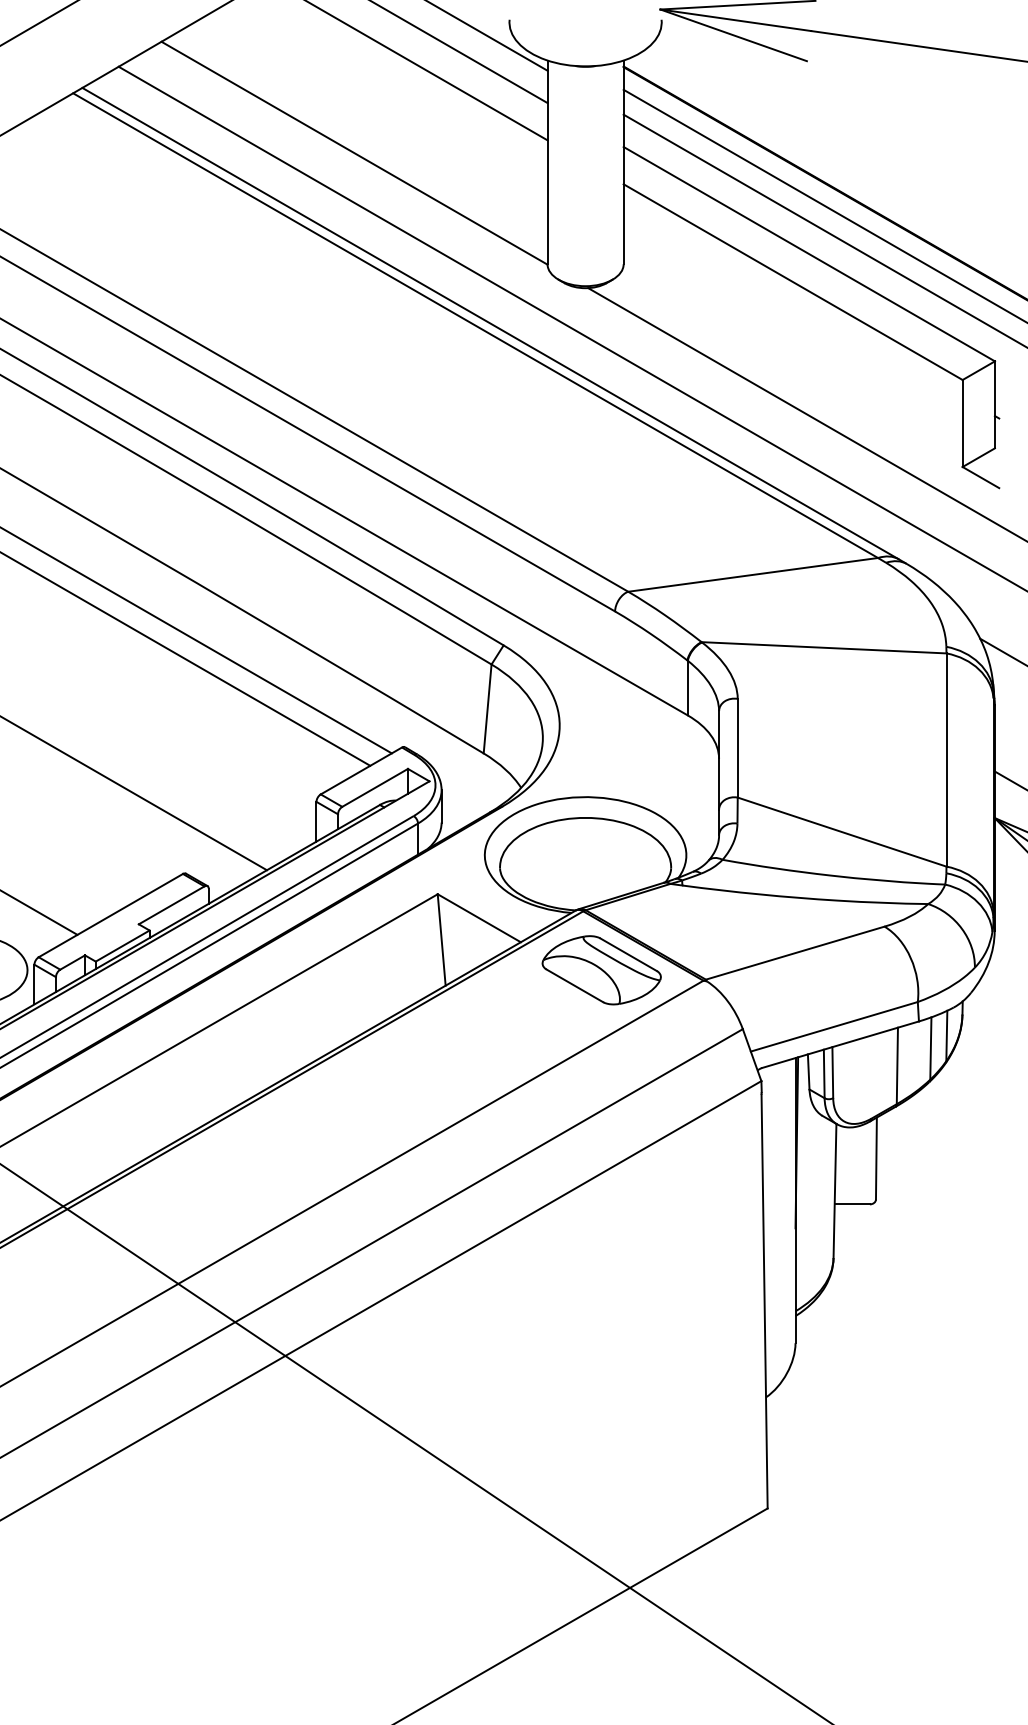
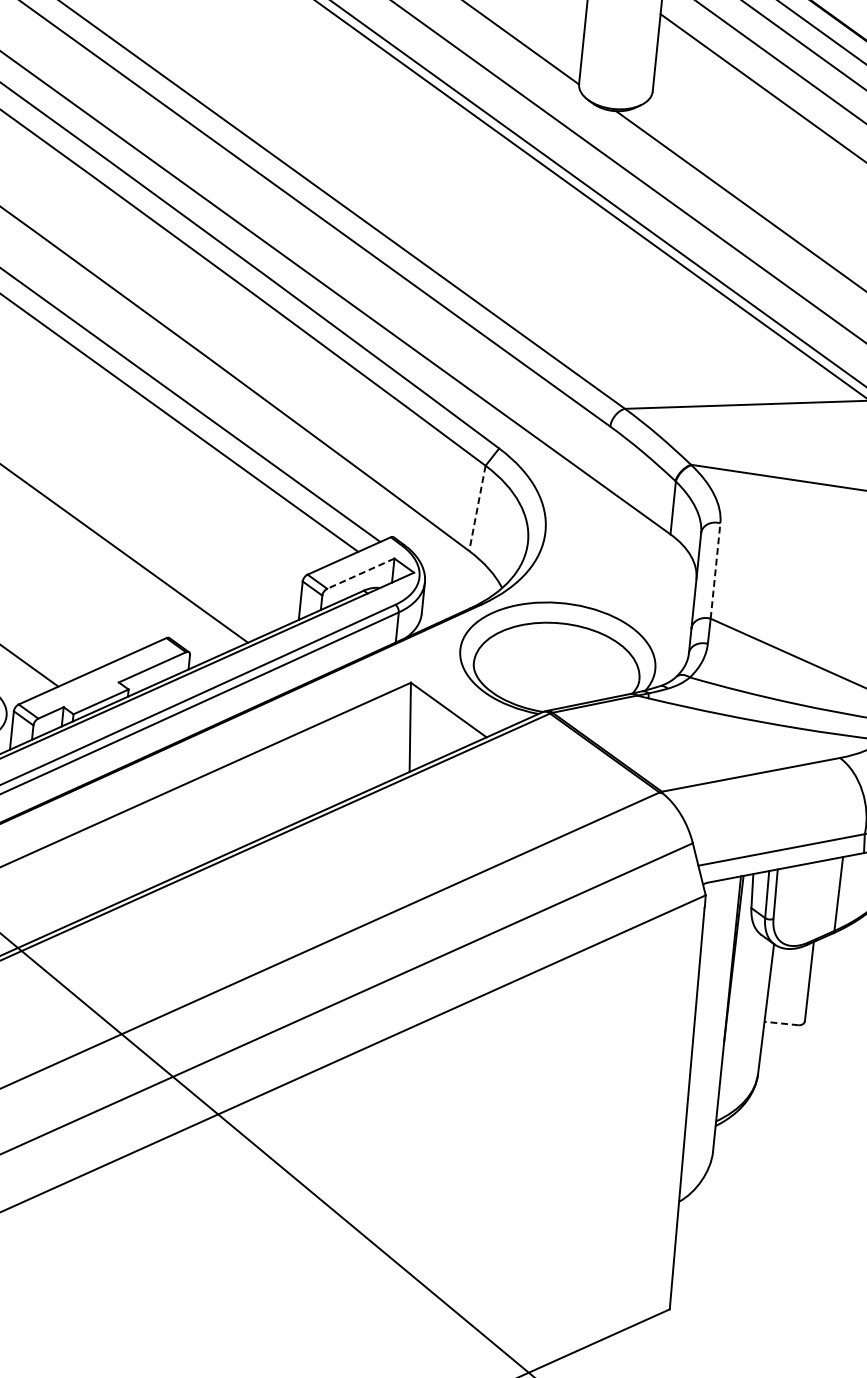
line: (487, 708) -> (477, 507), solid -> dashed
line: (737, 747) -> (715, 570), solid -> dashed
line: (375, 787) -> (361, 573), solid -> dashed
part: (601, 970) -> (561, 772), removed
line: (852, 1204) -> (781, 1023), solid -> dashed

